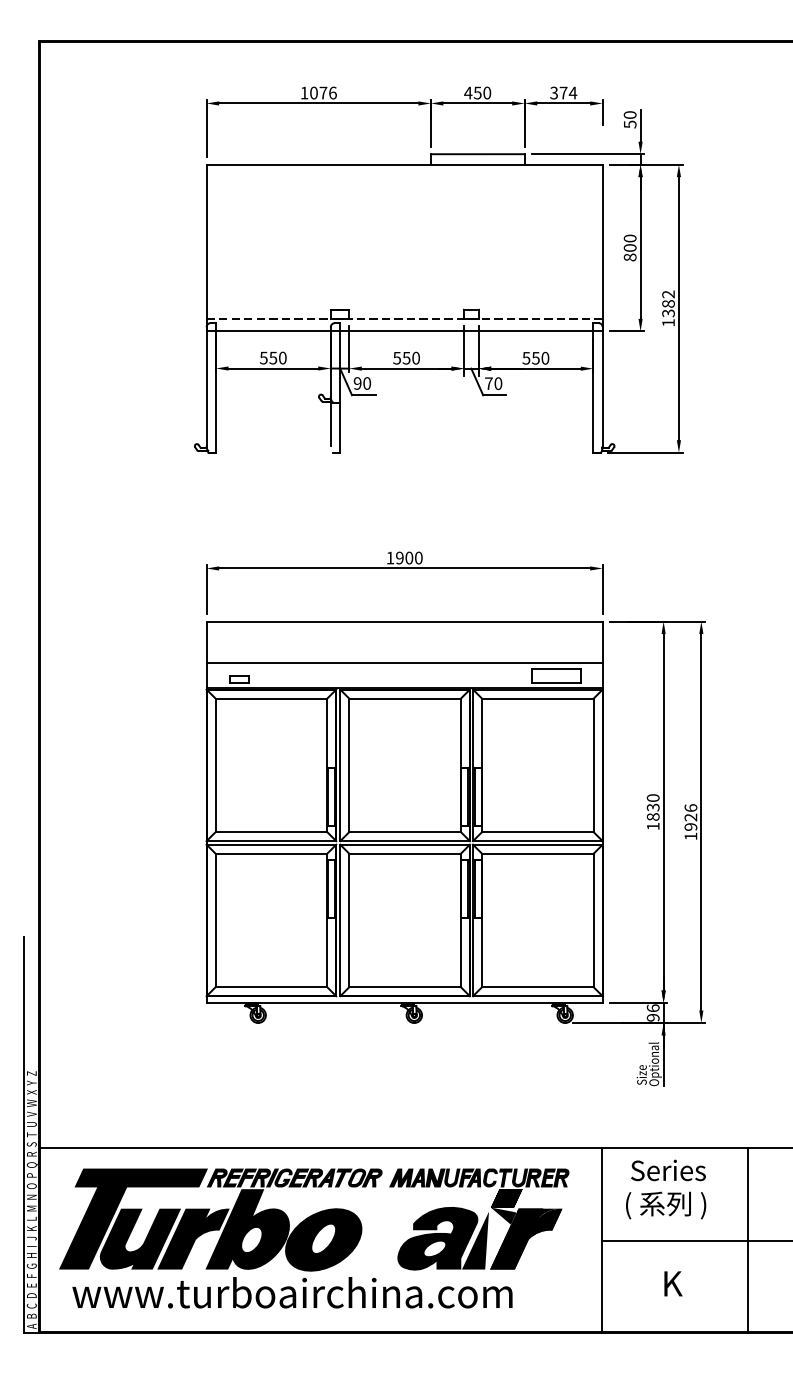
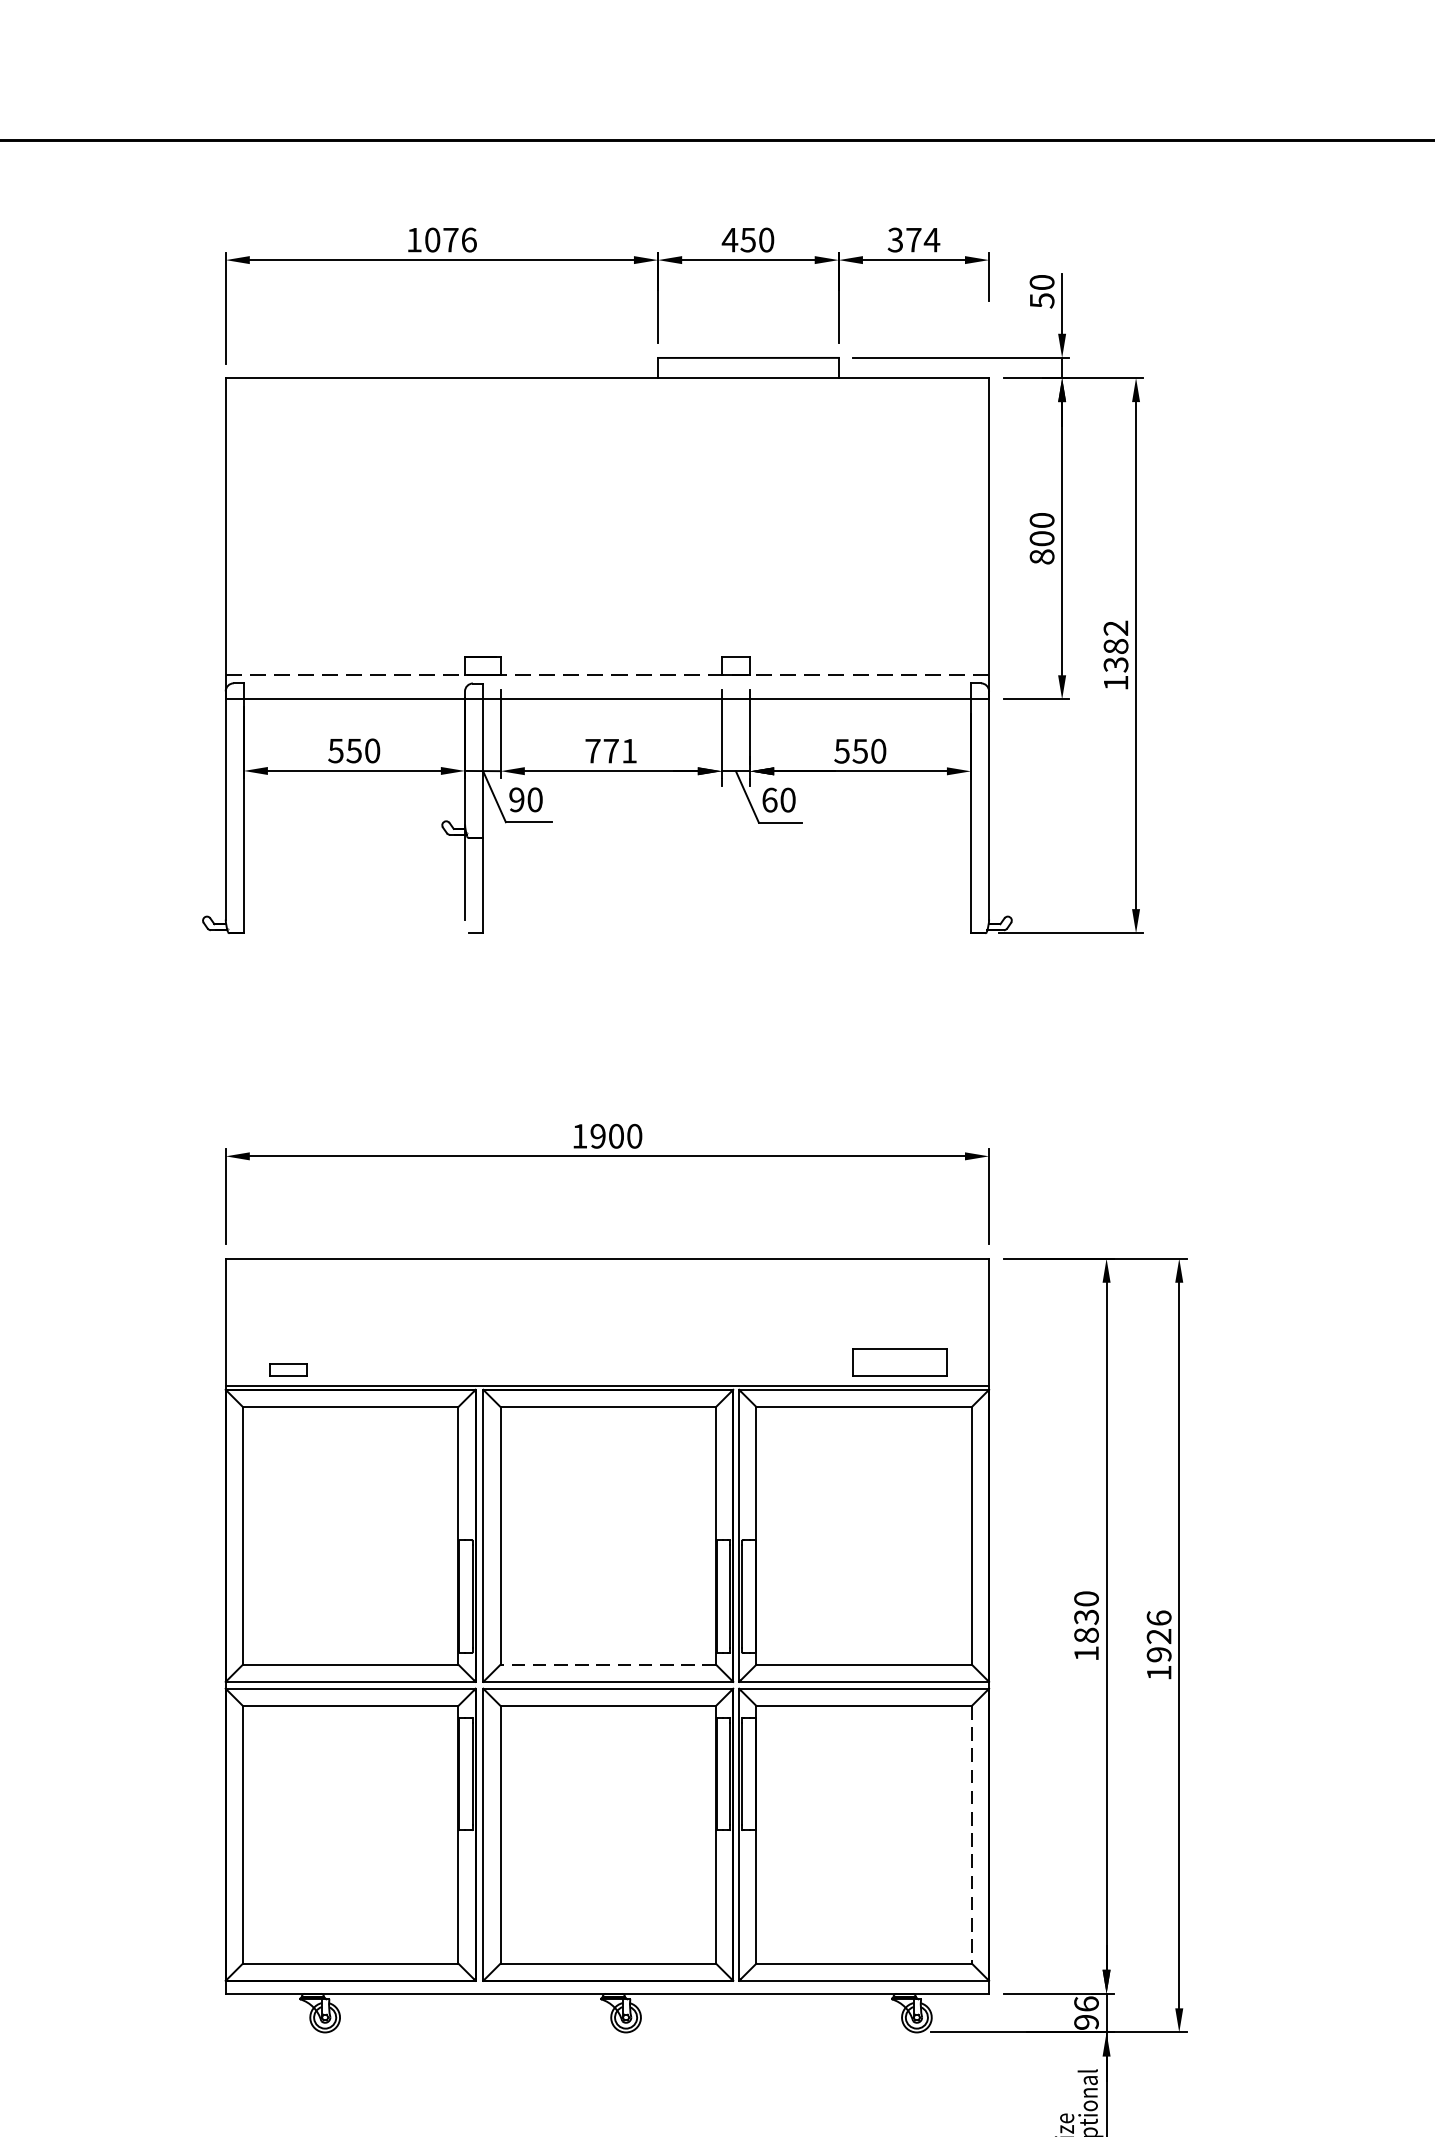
text: (406, 357) -> (610, 749), 550 -> 771
text: (488, 383) -> (769, 799), 70 -> 60
line: (404, 663) -> (607, 1339), removed
line: (405, 832) -> (609, 1665), solid -> dashed
line: (593, 920) -> (971, 1834), solid -> dashed

